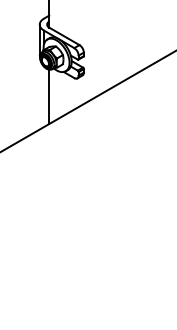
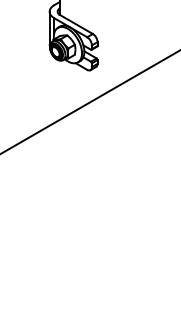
line: (49, 96) -> (60, 89), removed

